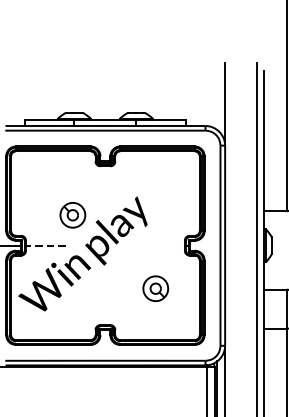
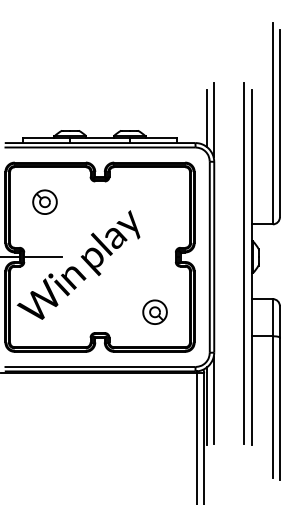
line: (217, 100) -> (206, 118), added
part: (72, 214) -> (44, 201), moved
line: (46, 245) -> (43, 257), dashed -> solid
part: (155, 287) -> (154, 311), moved

